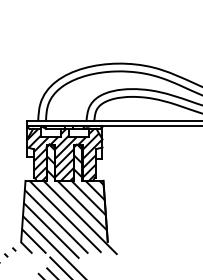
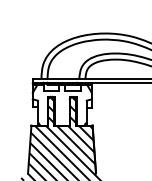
hatch: (64, 154) -> (62, 104), removed

